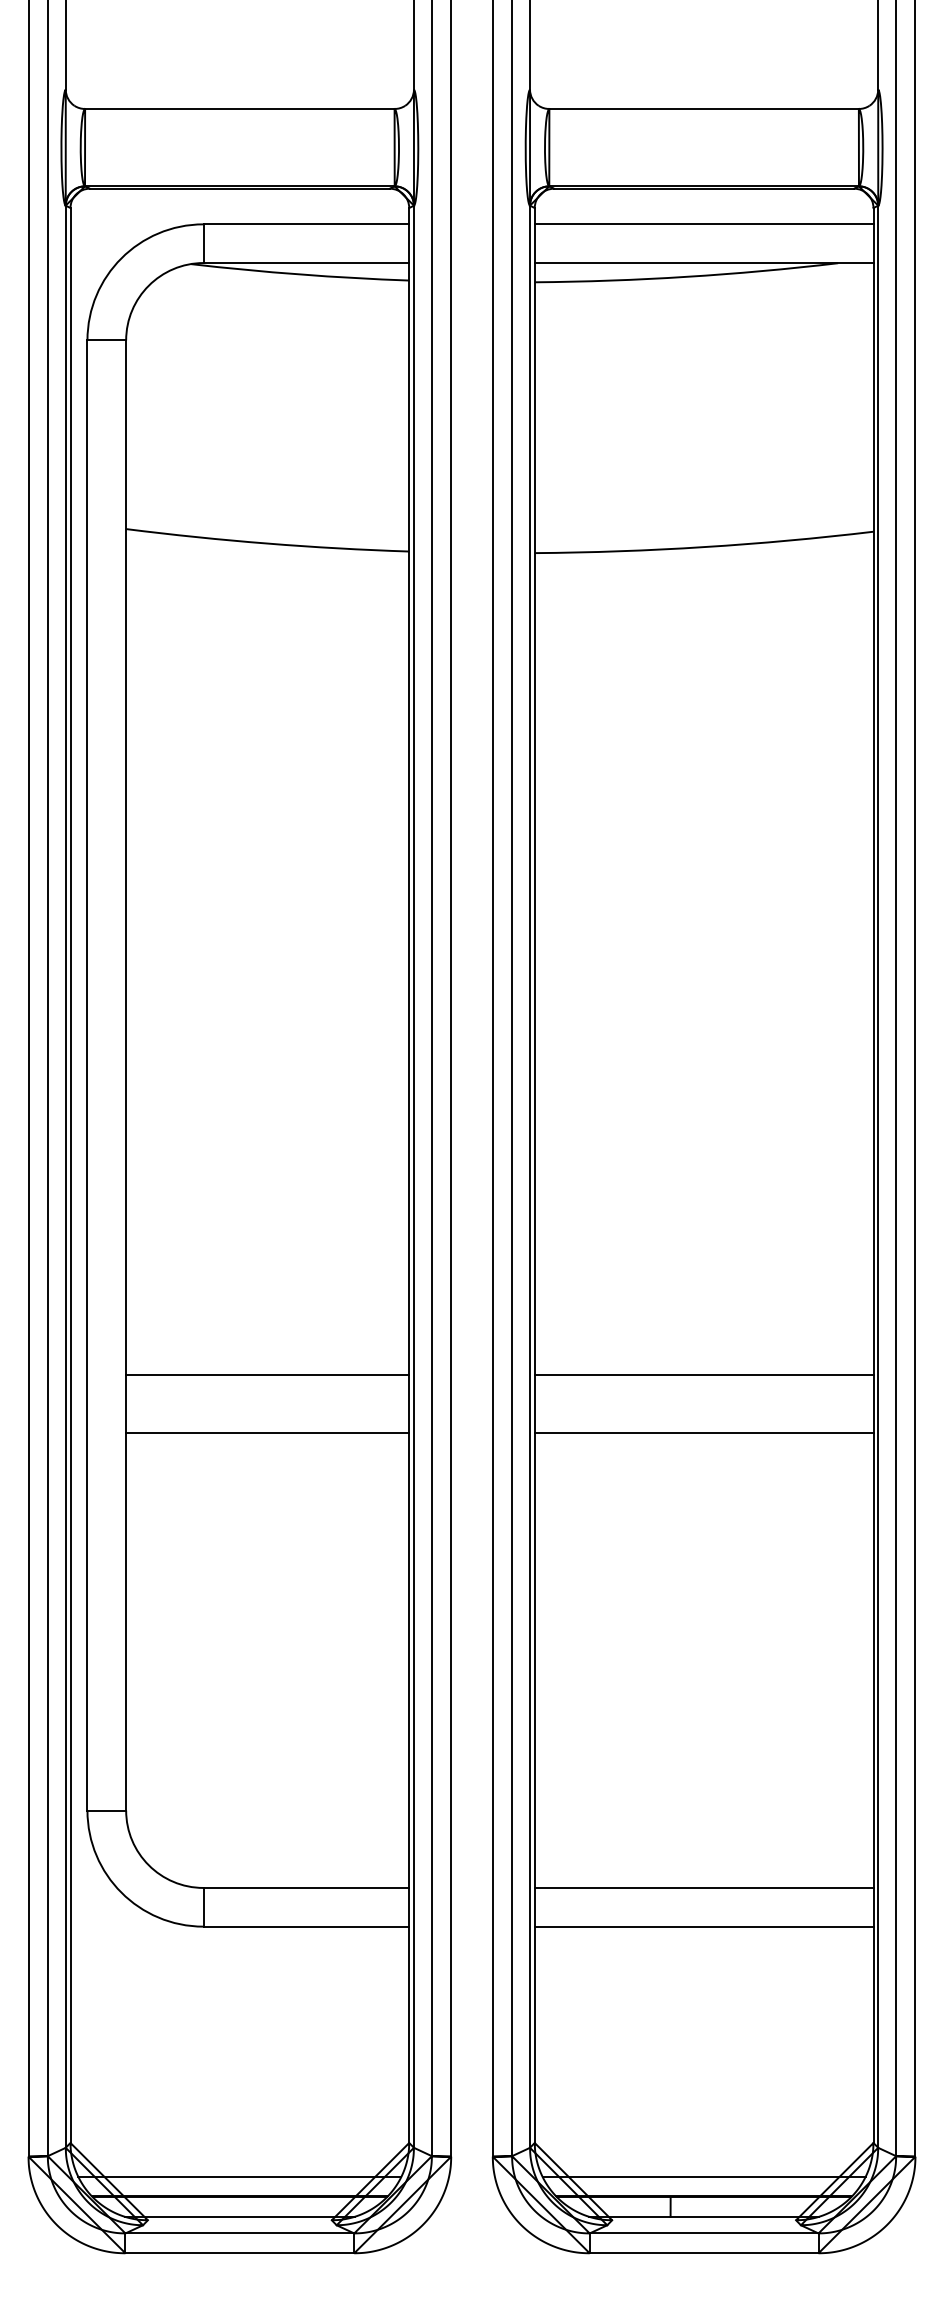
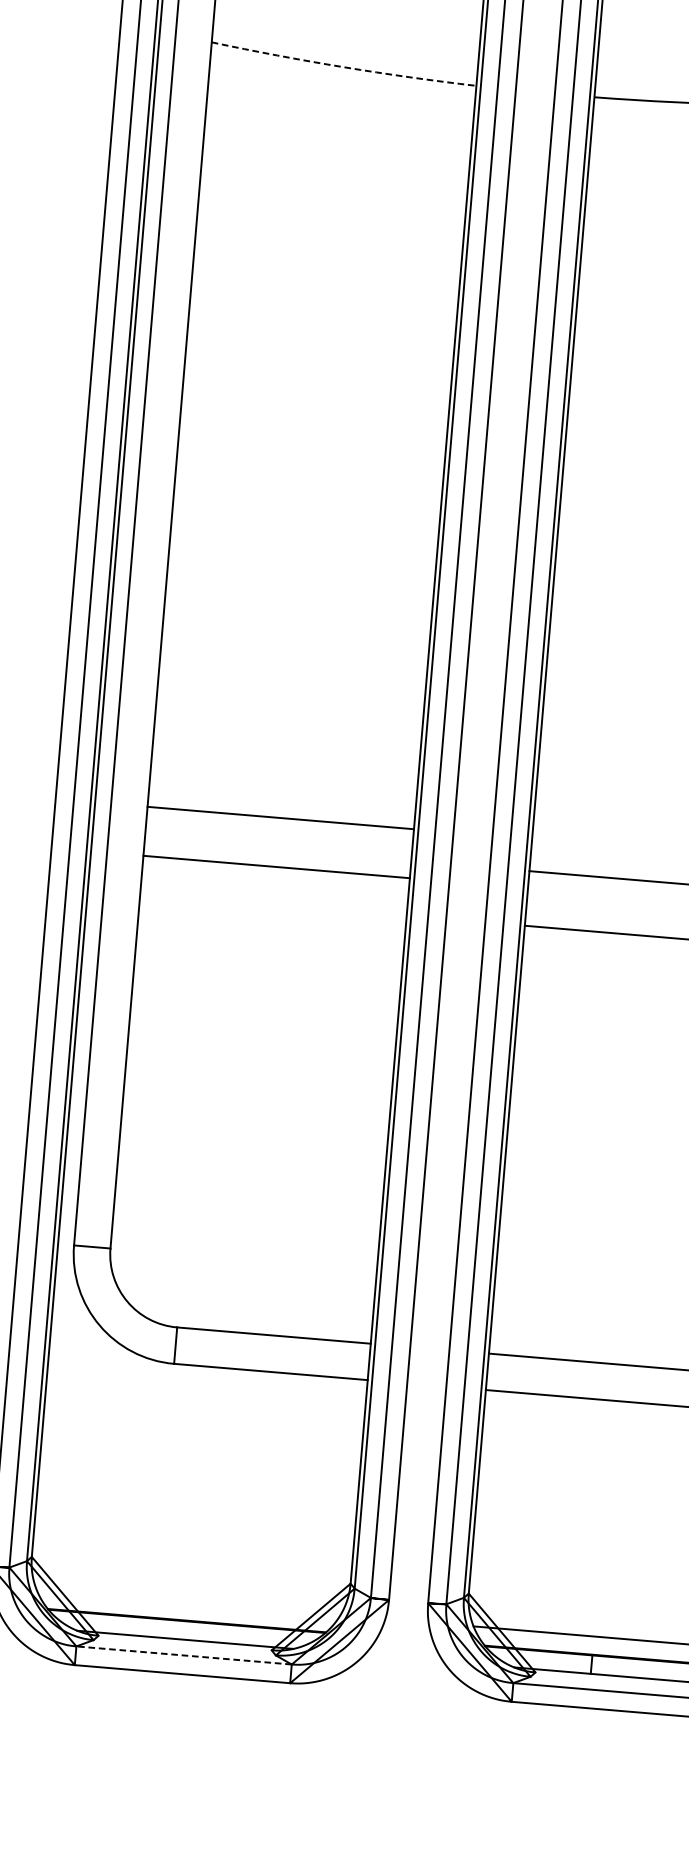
arc: (267, 543) -> (343, 67), solid -> dashed
line: (267, 1375) -> (280, 818), moved
line: (267, 1433) -> (276, 867), moved
line: (239, 2177) -> (188, 1602), removed
line: (239, 2233) -> (183, 1655), solid -> dashed

